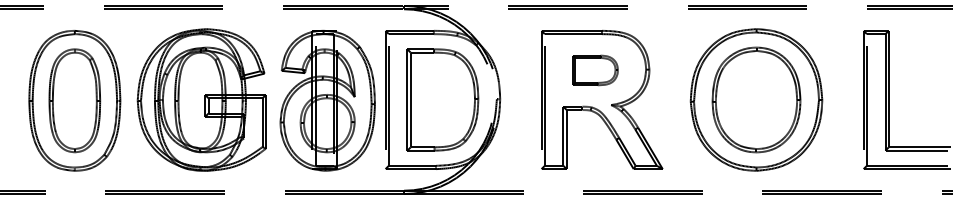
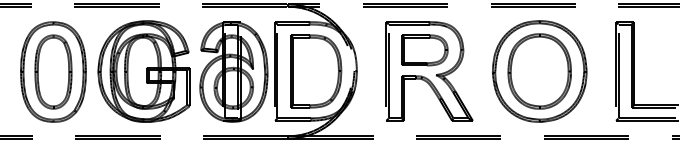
part: (595, 70) -> (424, 50), size x1.43

